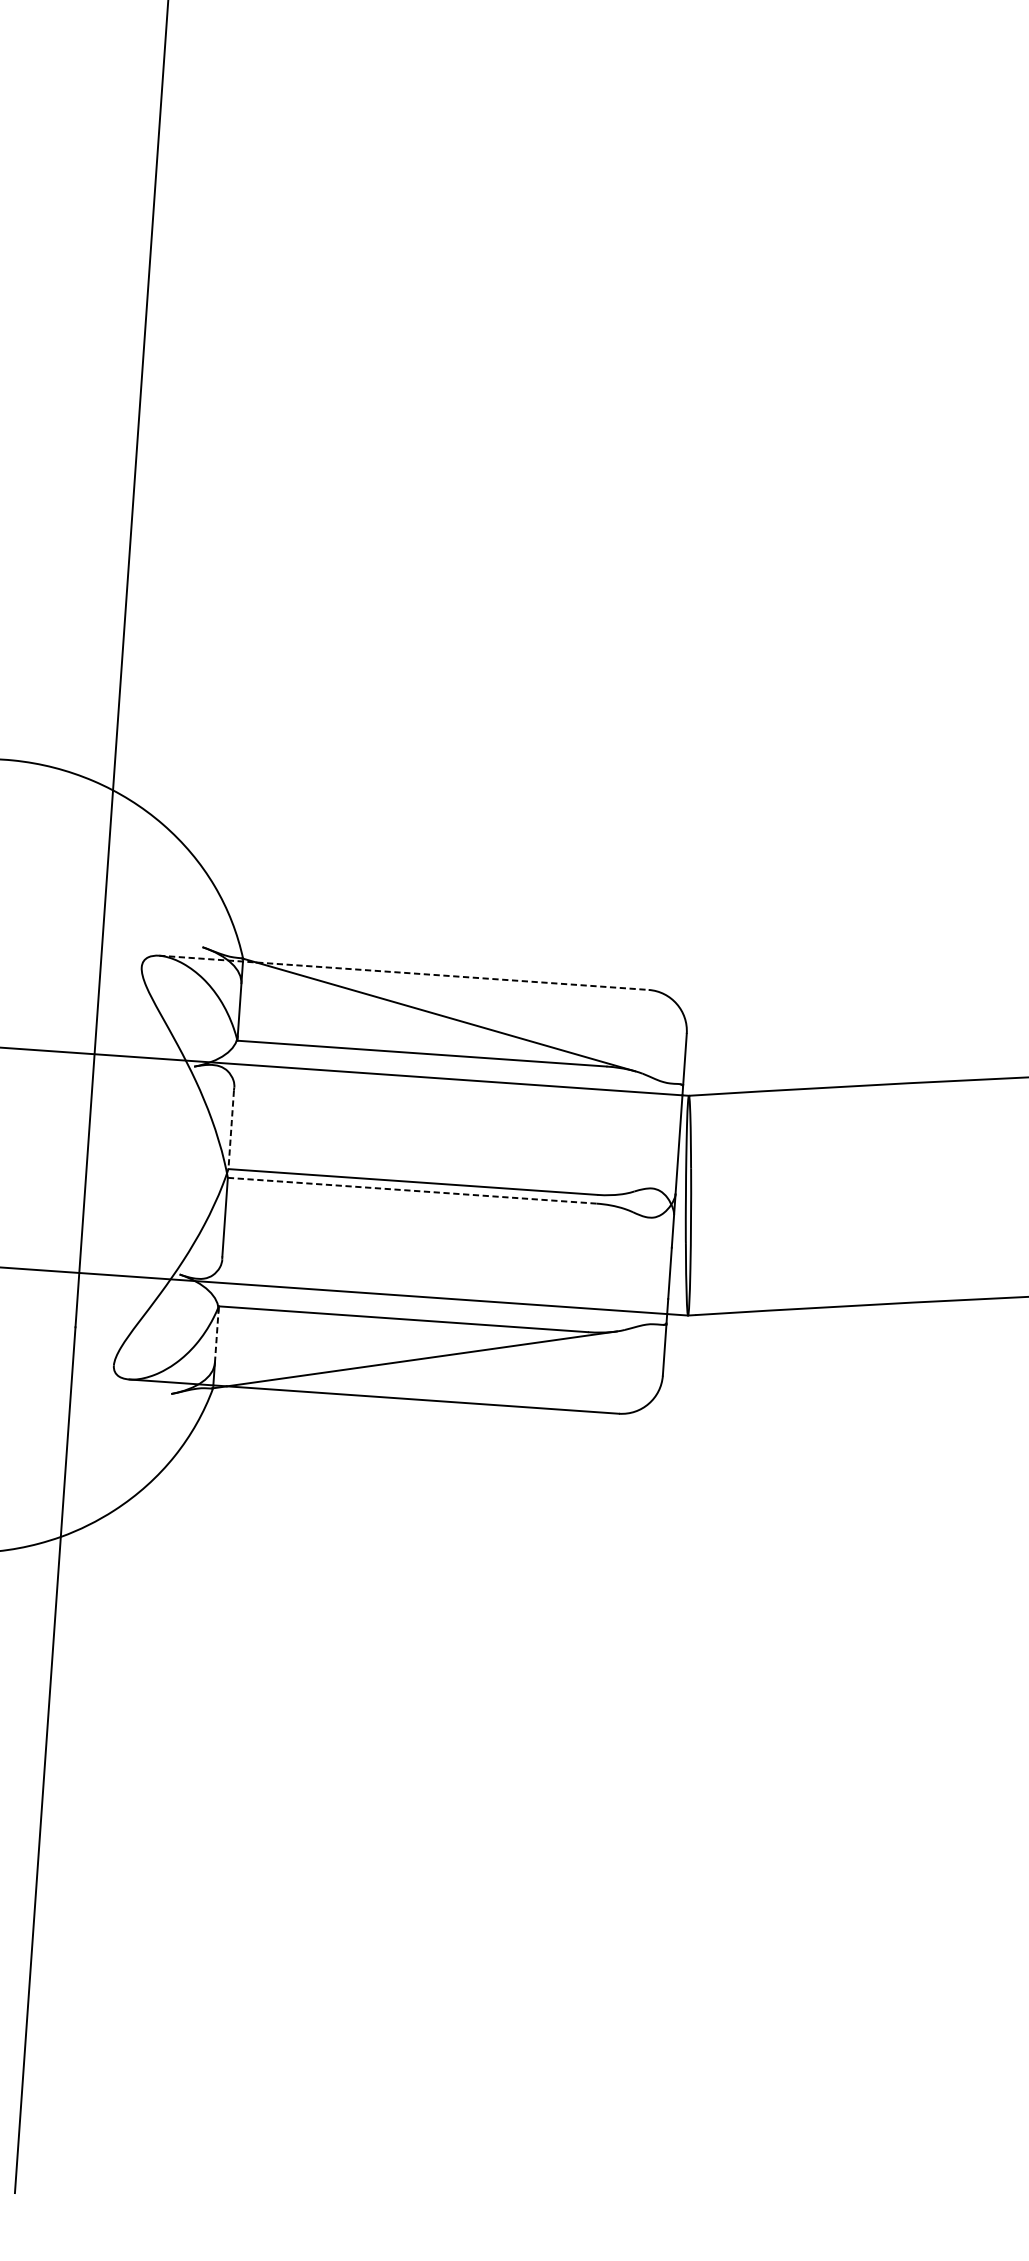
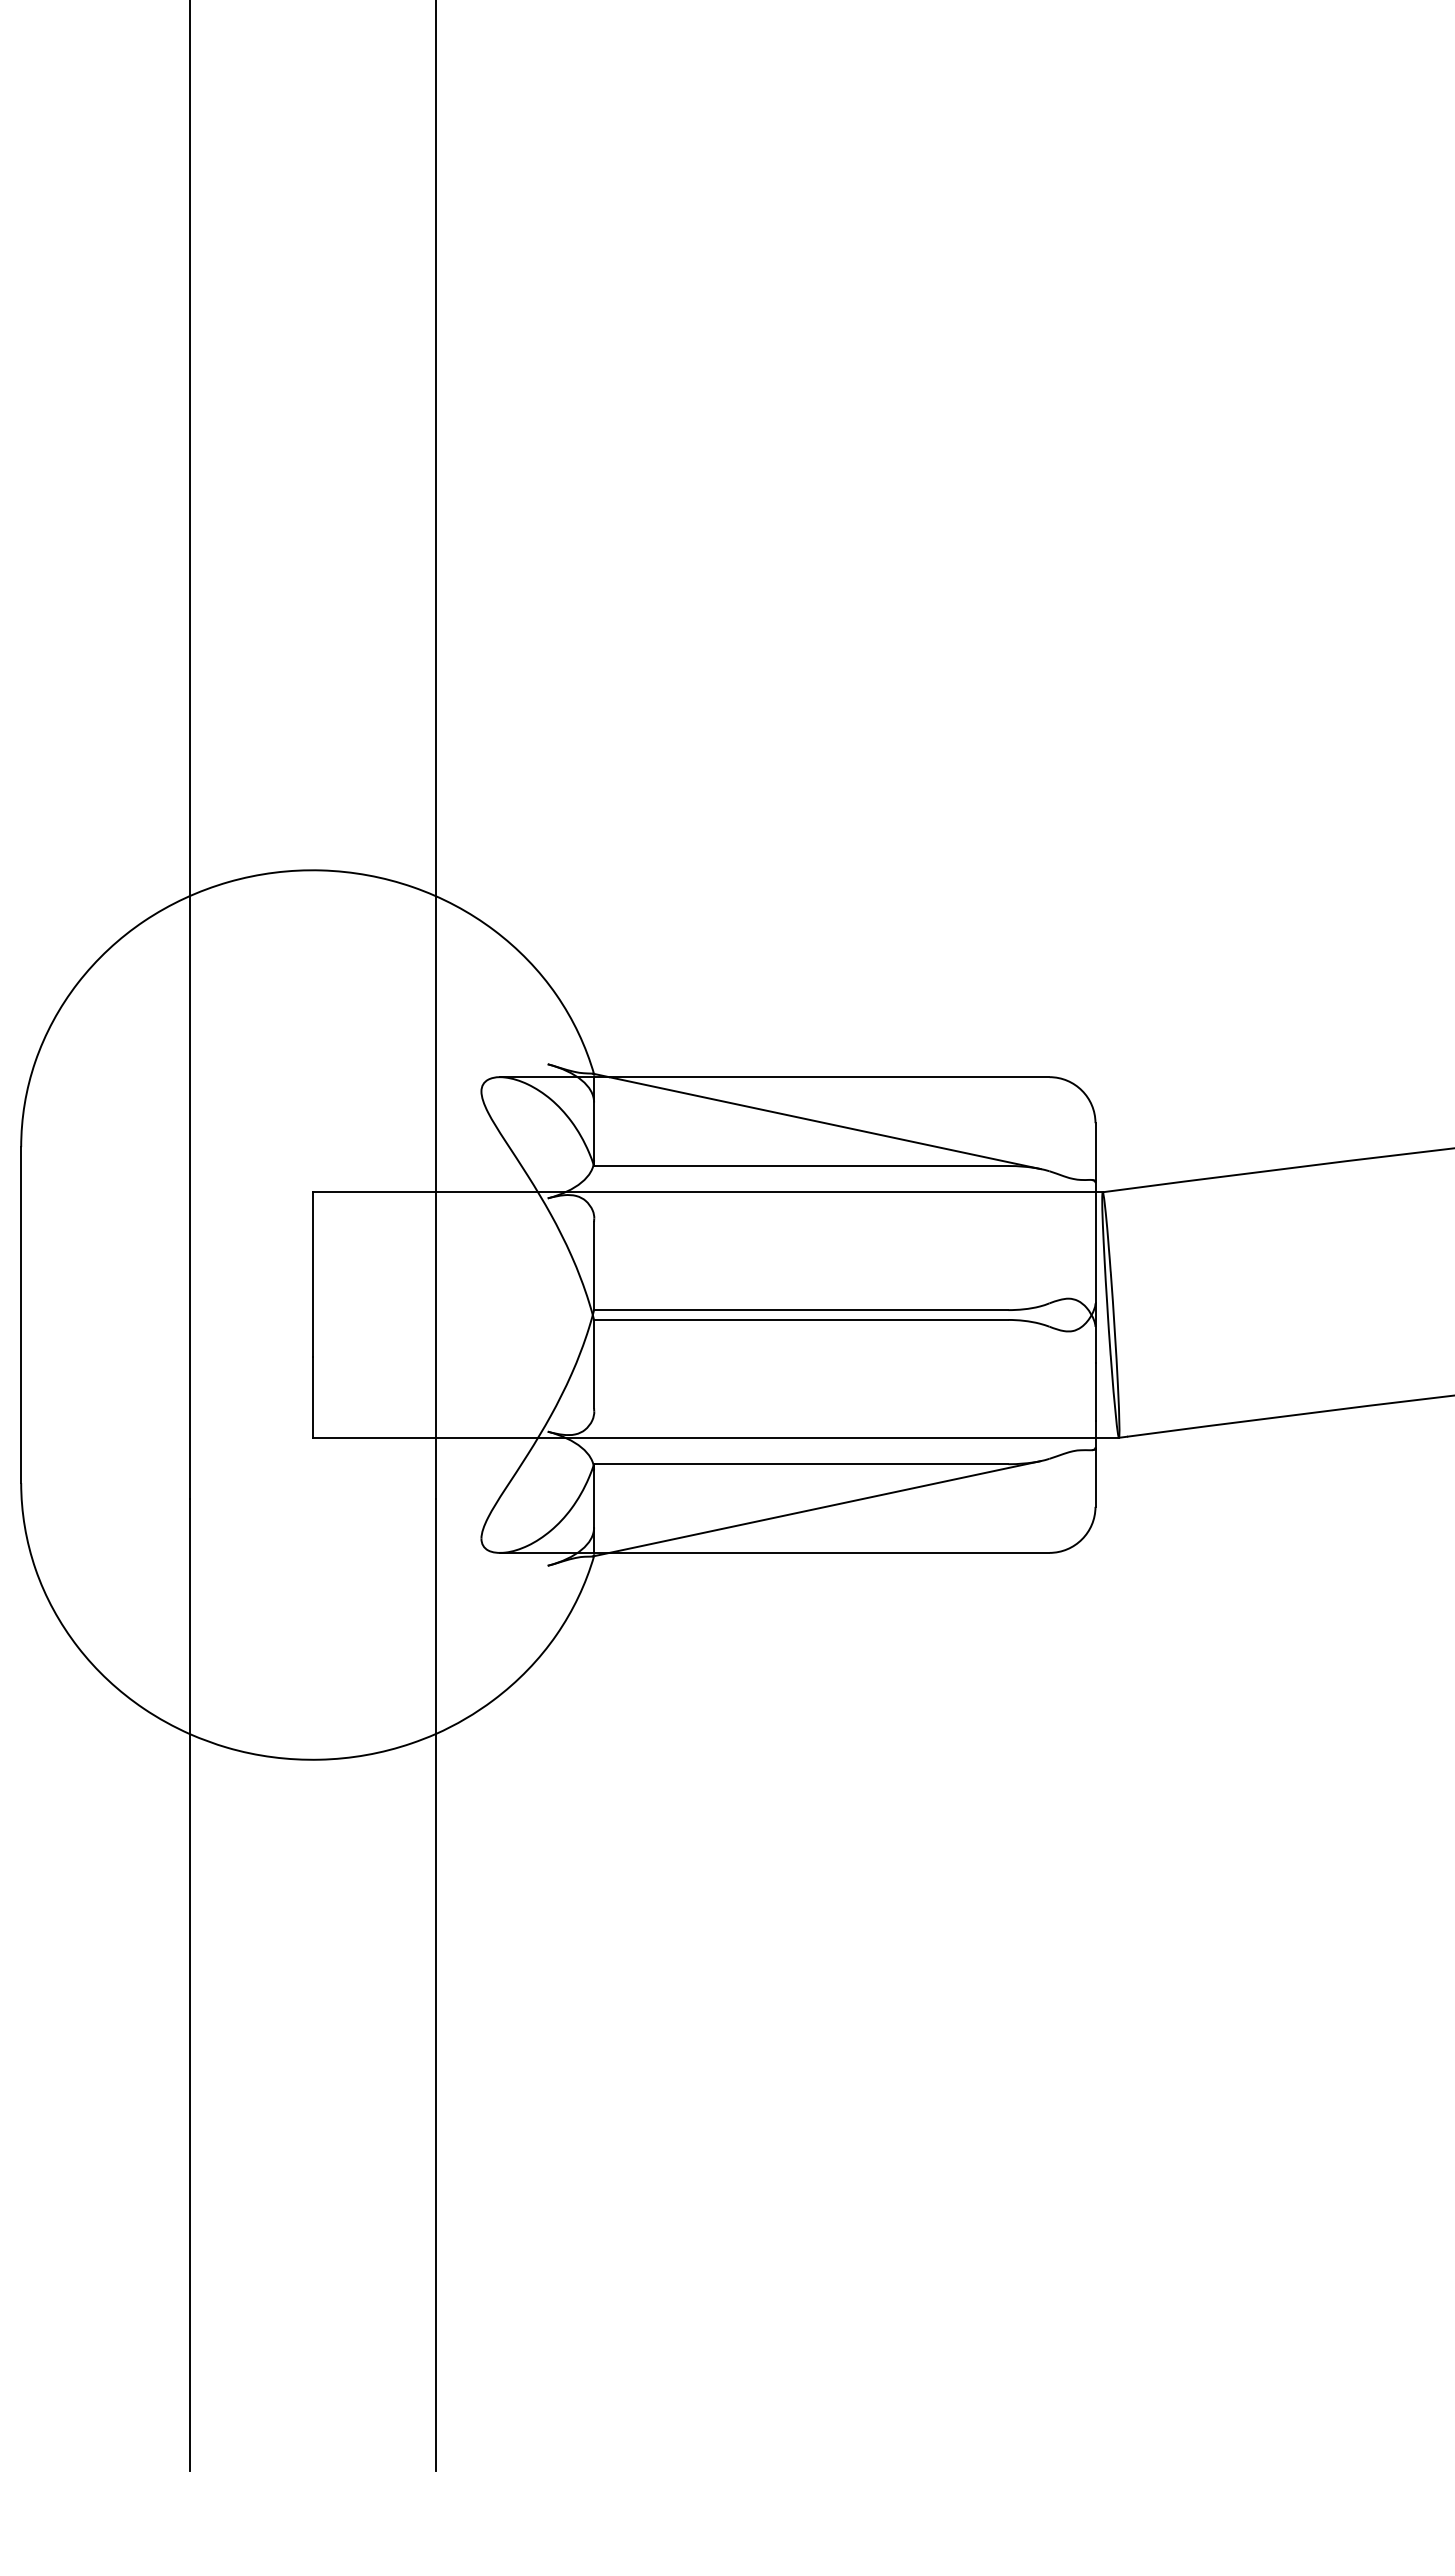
line: (403, 973) -> (774, 1077), dashed -> solid
line: (231, 1130) -> (594, 1266), dashed -> solid
line: (412, 1190) -> (801, 1319), dashed -> solid
line: (217, 1336) -> (594, 1498), dashed -> solid

